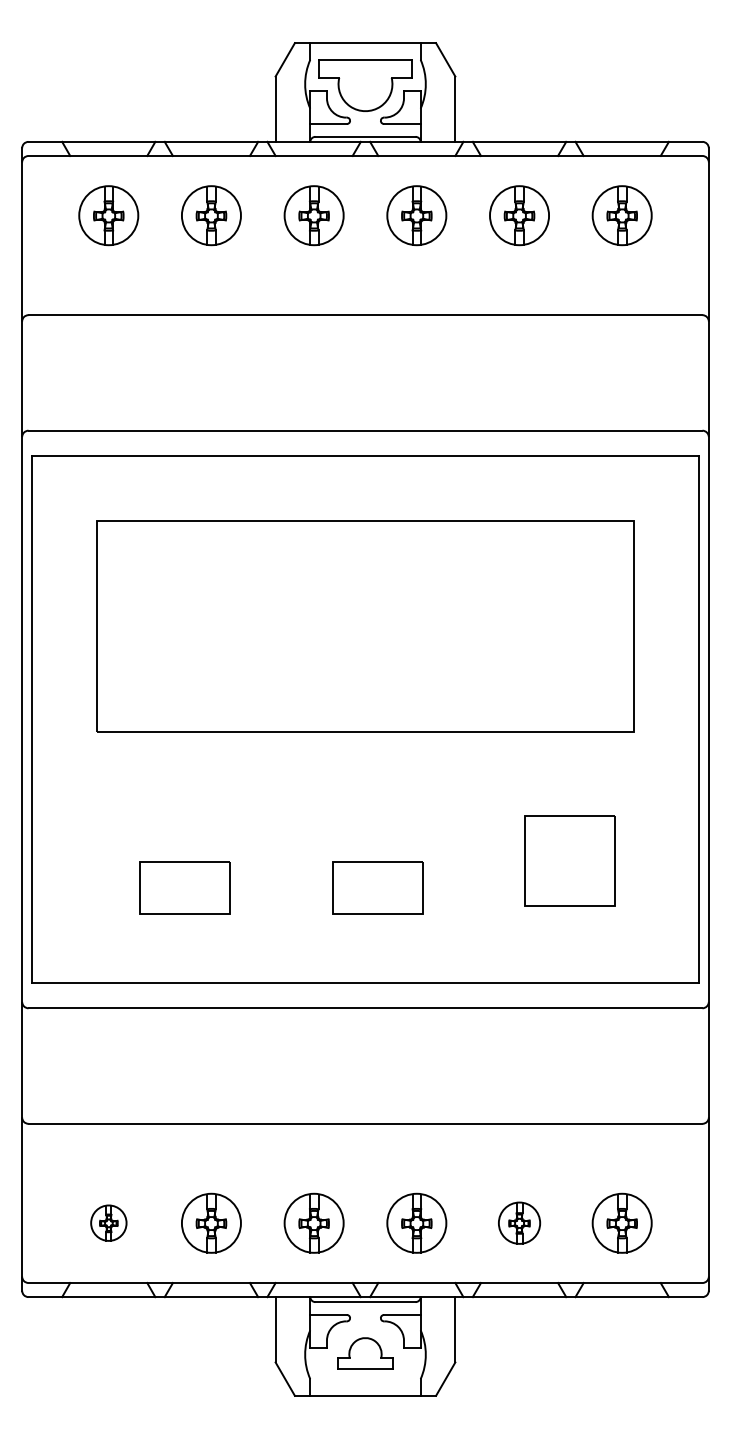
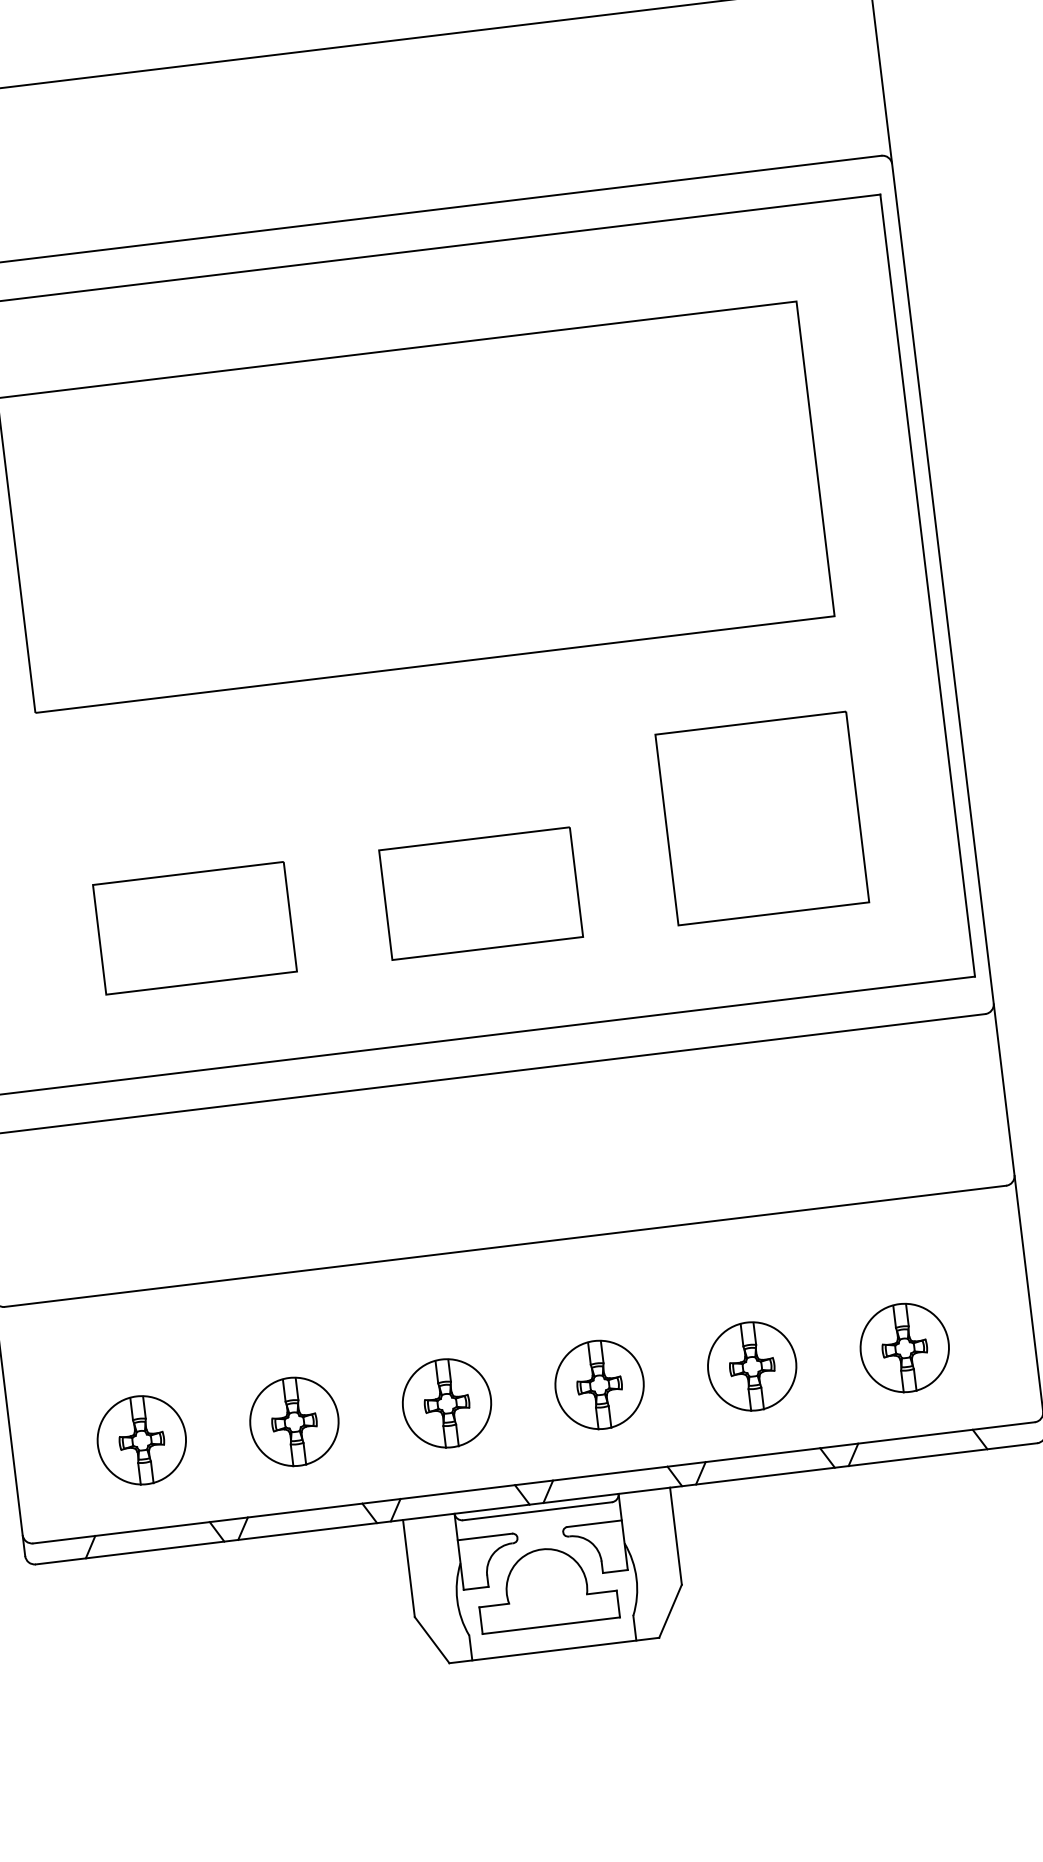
part: (569, 860) -> (761, 818), size x1.43
part: (184, 887) -> (193, 927), size x1.43
part: (377, 887) -> (480, 893), size x1.43
part: (108, 1222) -> (141, 1439), size x1.67
part: (519, 1222) -> (752, 1365), size x1.43
part: (365, 1353) -> (546, 1587), size x1.67

